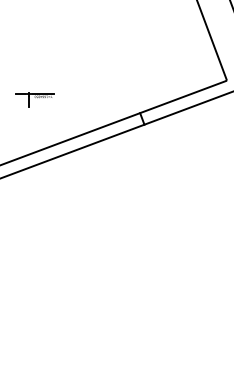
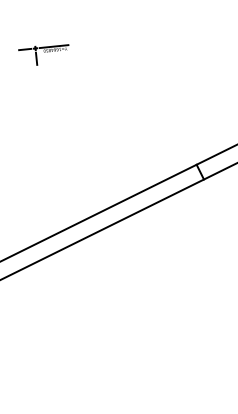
part: (34, 99) -> (43, 54), moved

